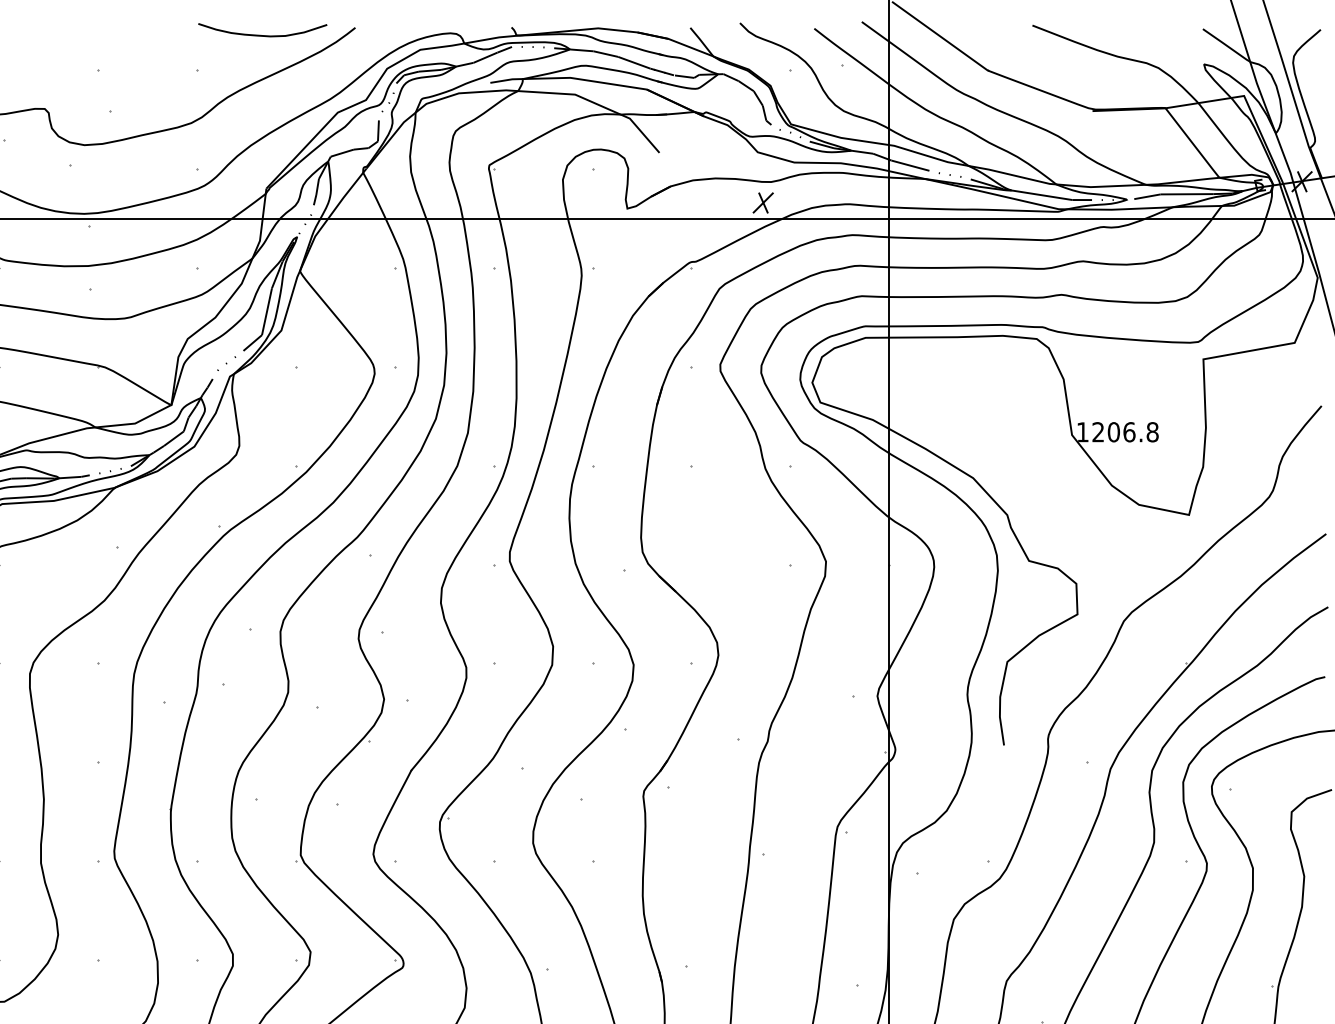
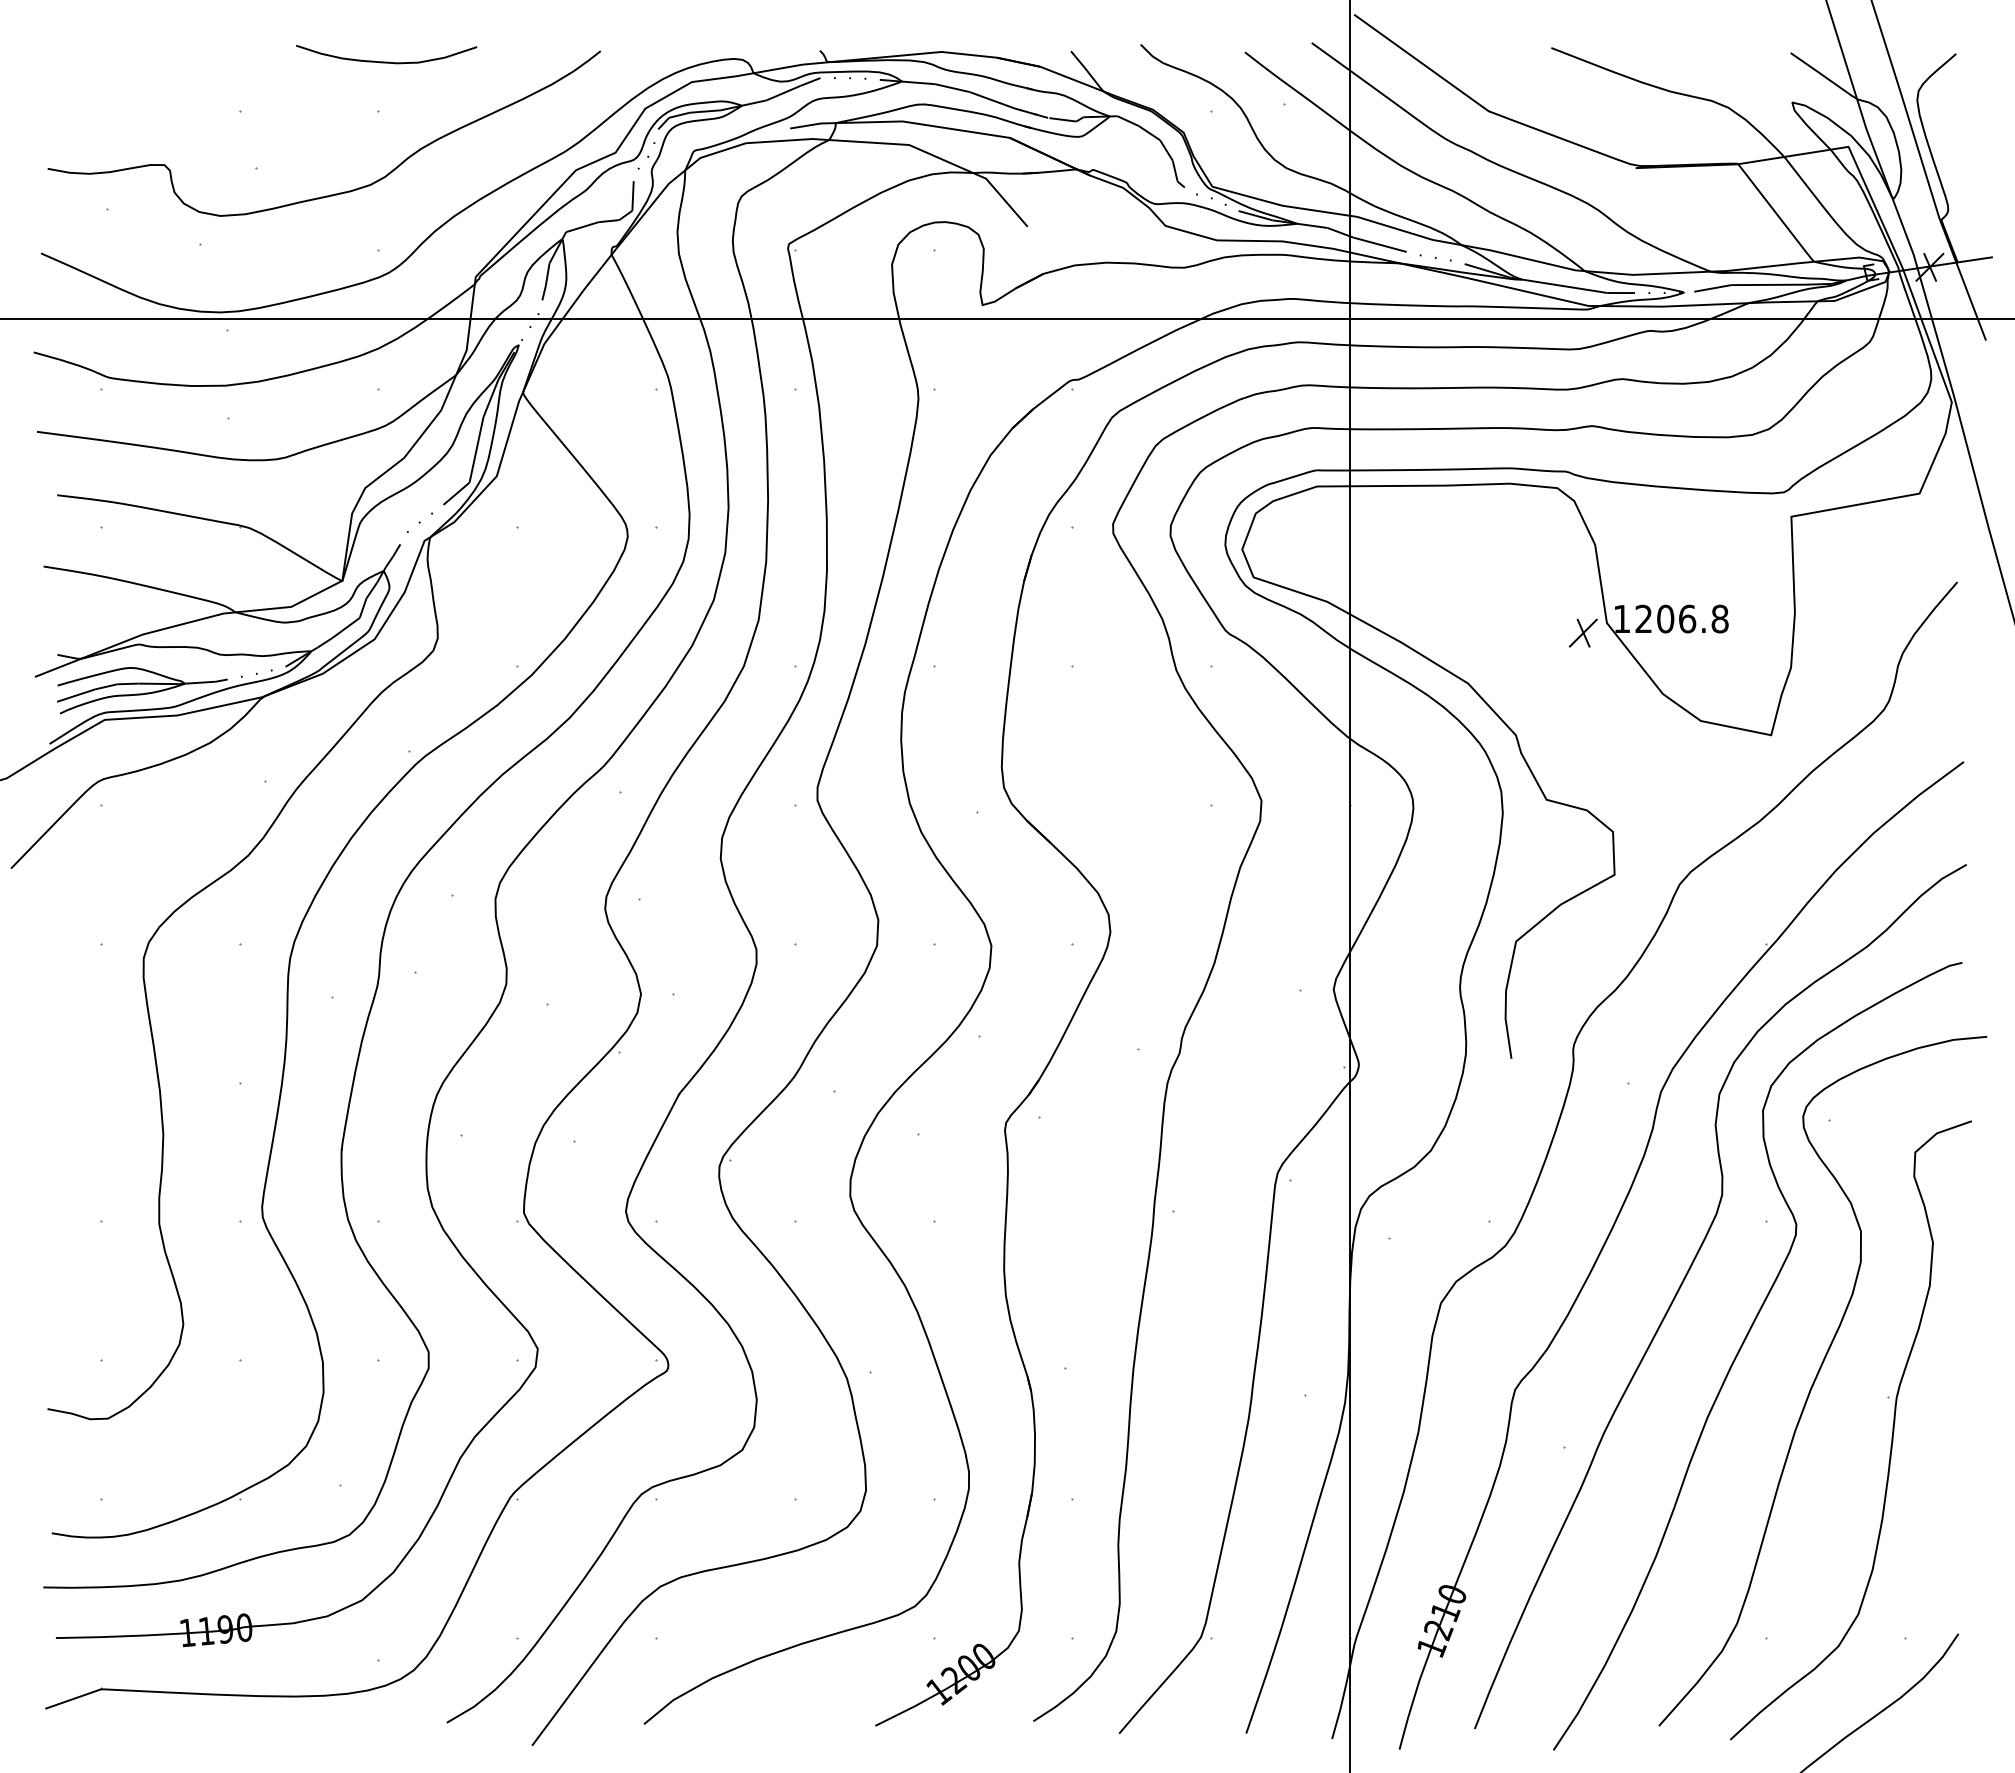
curve: (262, 35) -> (386, 61), moved
part: (762, 202) -> (1582, 632), moved

